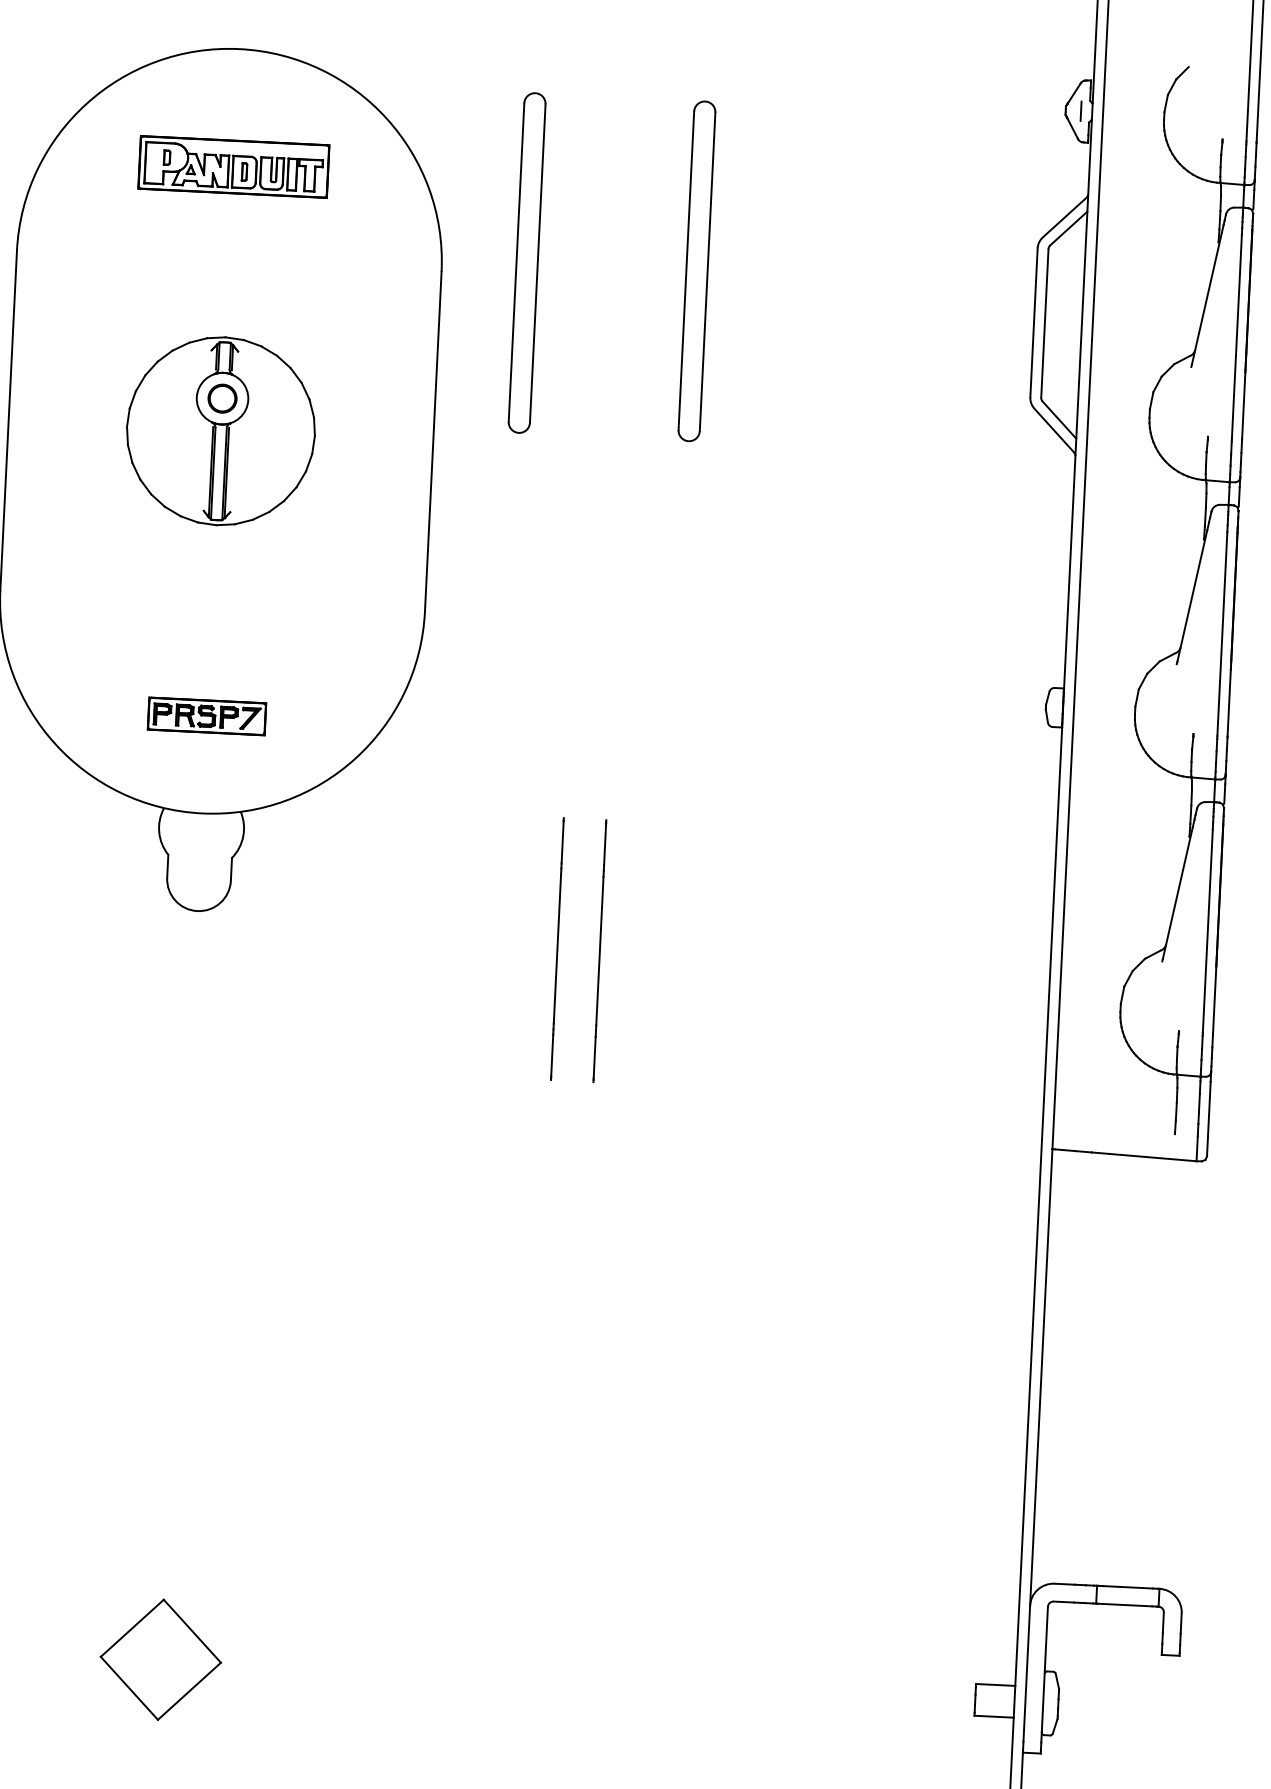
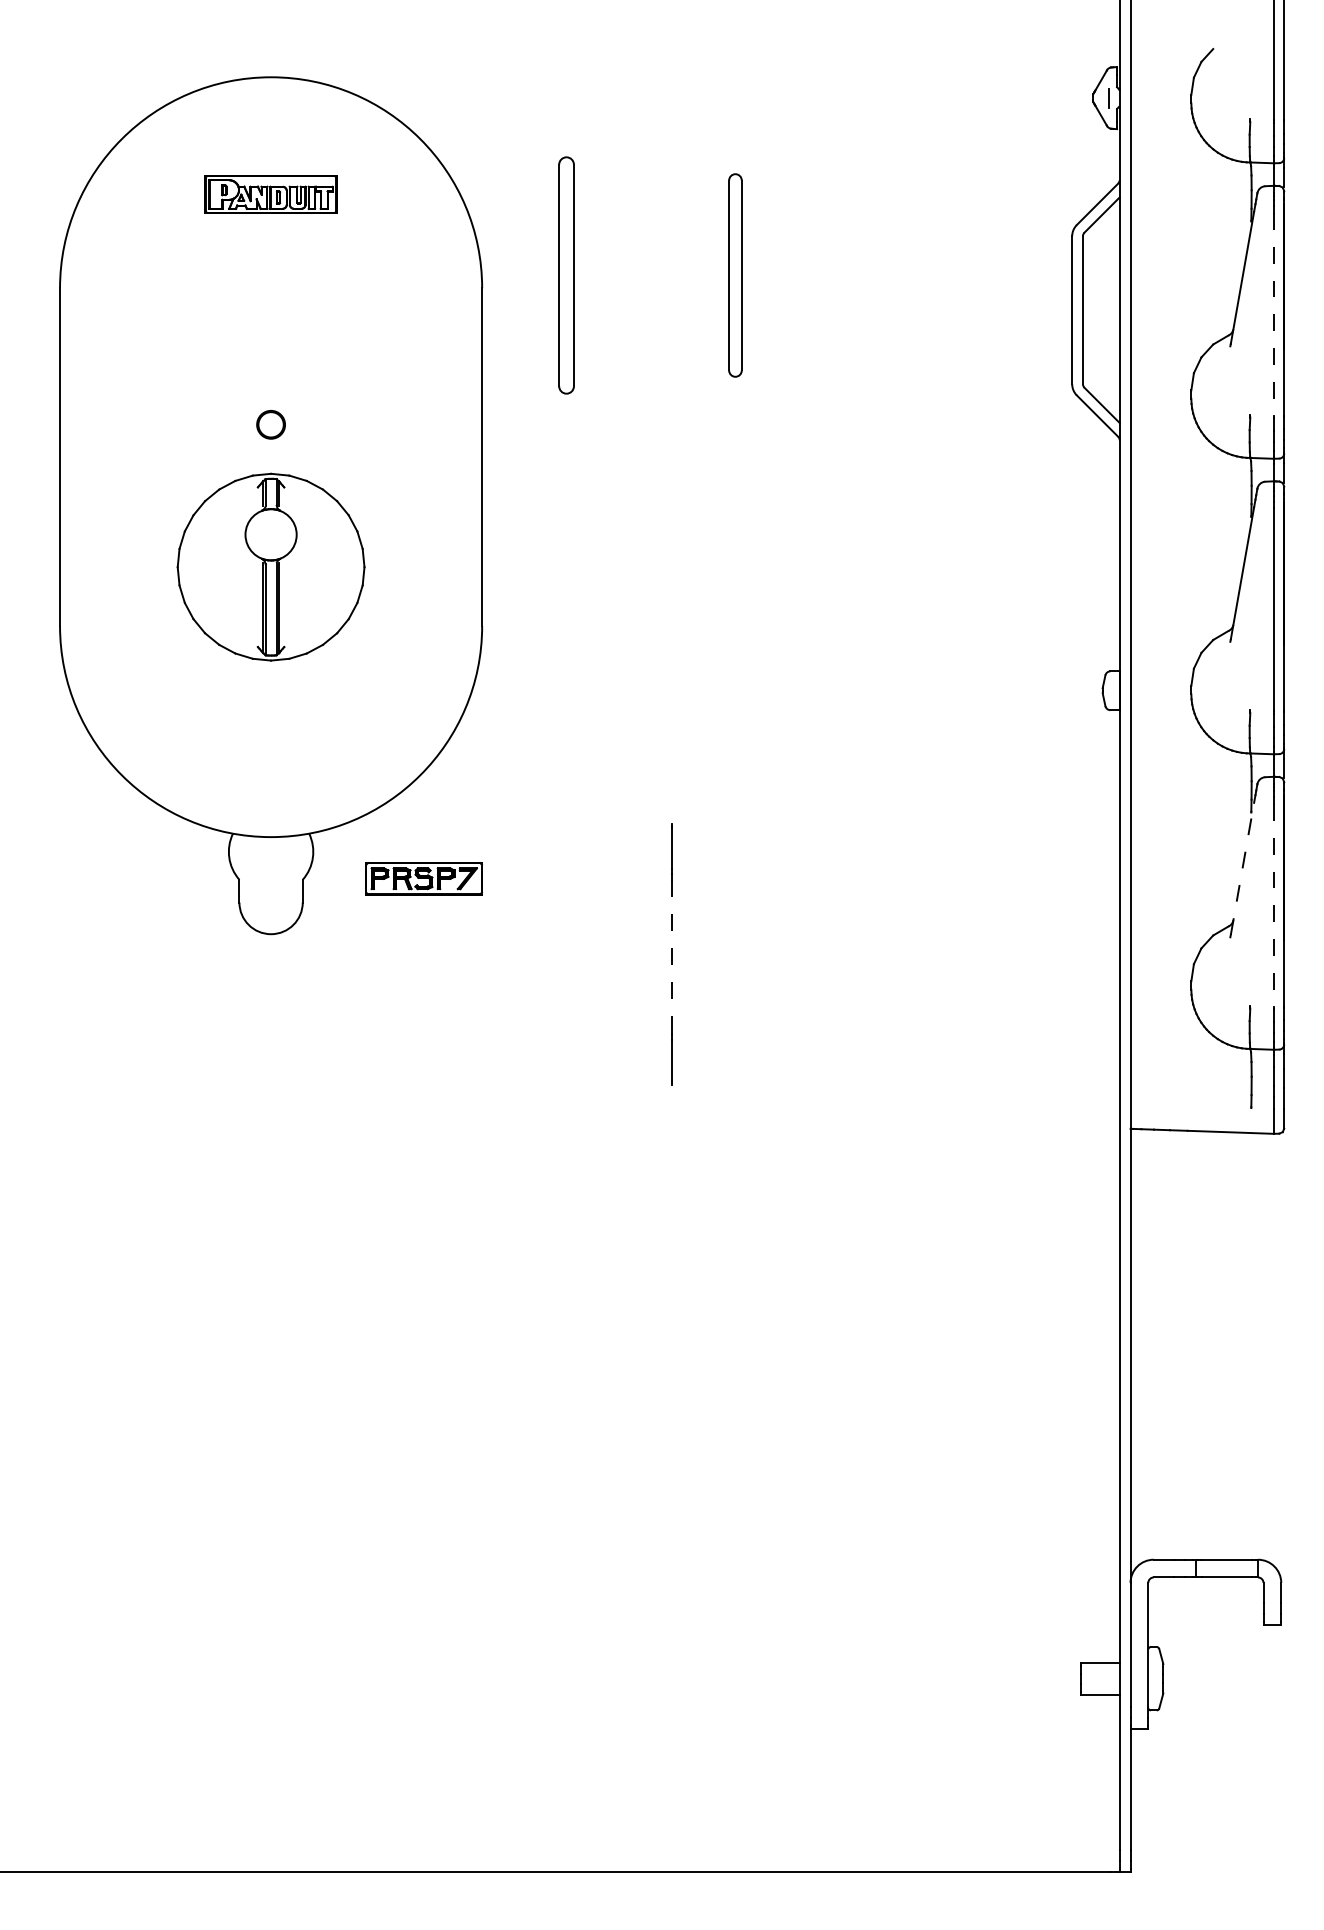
part: (233, 166) -> (270, 194), size x0.7
part: (527, 263) -> (566, 275), size x0.7
part: (697, 271) -> (735, 275), size x0.6
line: (1237, 337) -> (1274, 314), solid -> dashed
part: (220, 430) -> (270, 566), moved
part: (206, 716) -> (423, 878), moved
line: (1177, 892) -> (1242, 868), solid -> dashed
line: (1208, 931) -> (1274, 905), solid -> dashed
line: (557, 949) -> (629, 954), removed
line: (600, 951) -> (672, 954), solid -> dashed
part: (160, 1659) -> (270, 1678), removed

